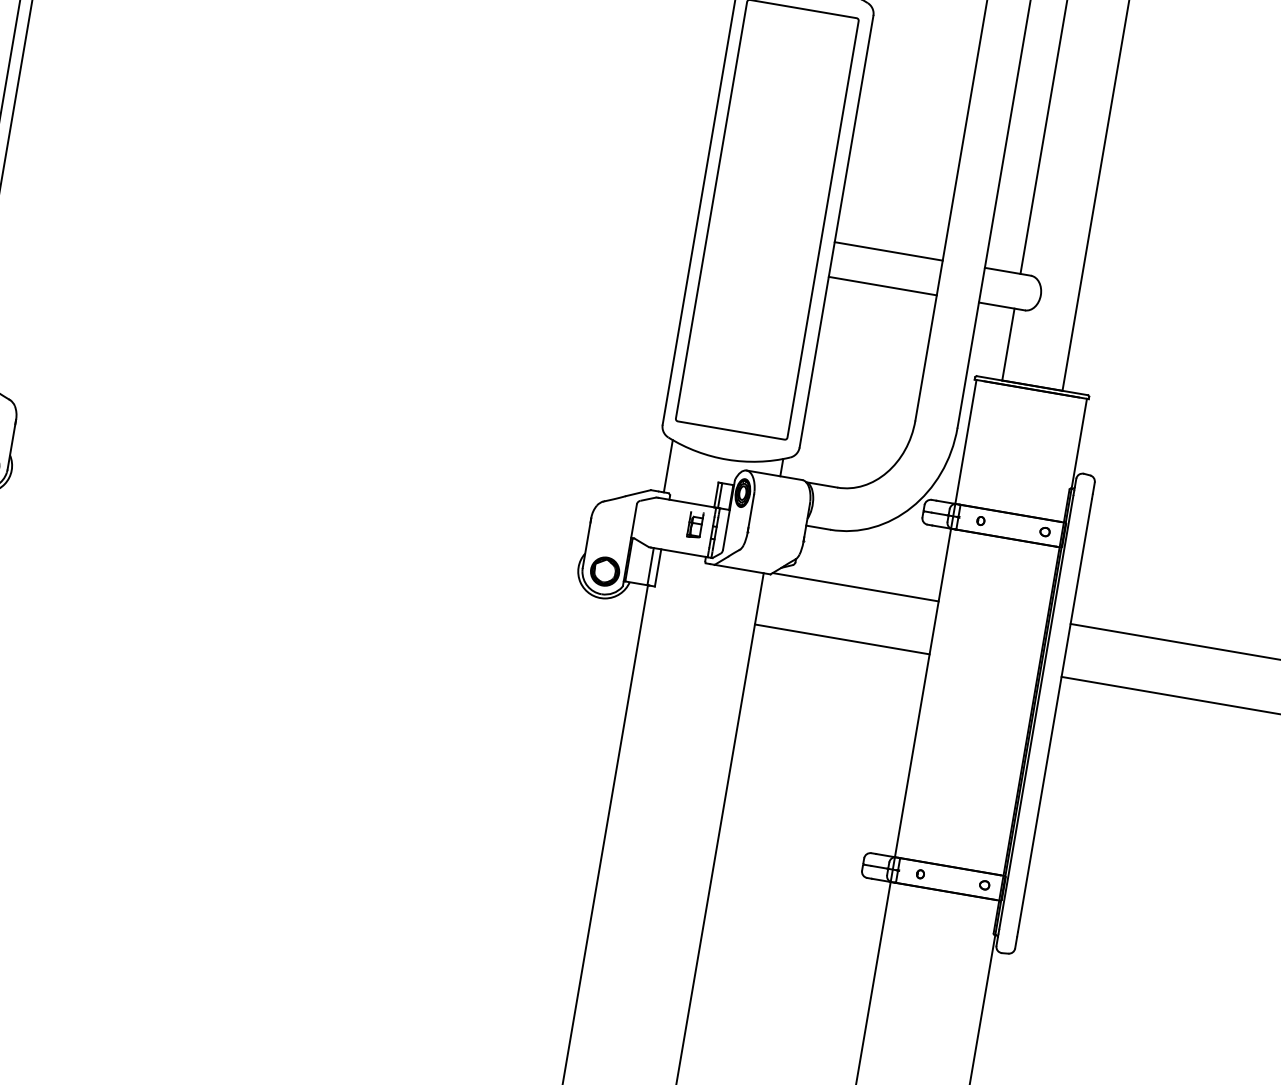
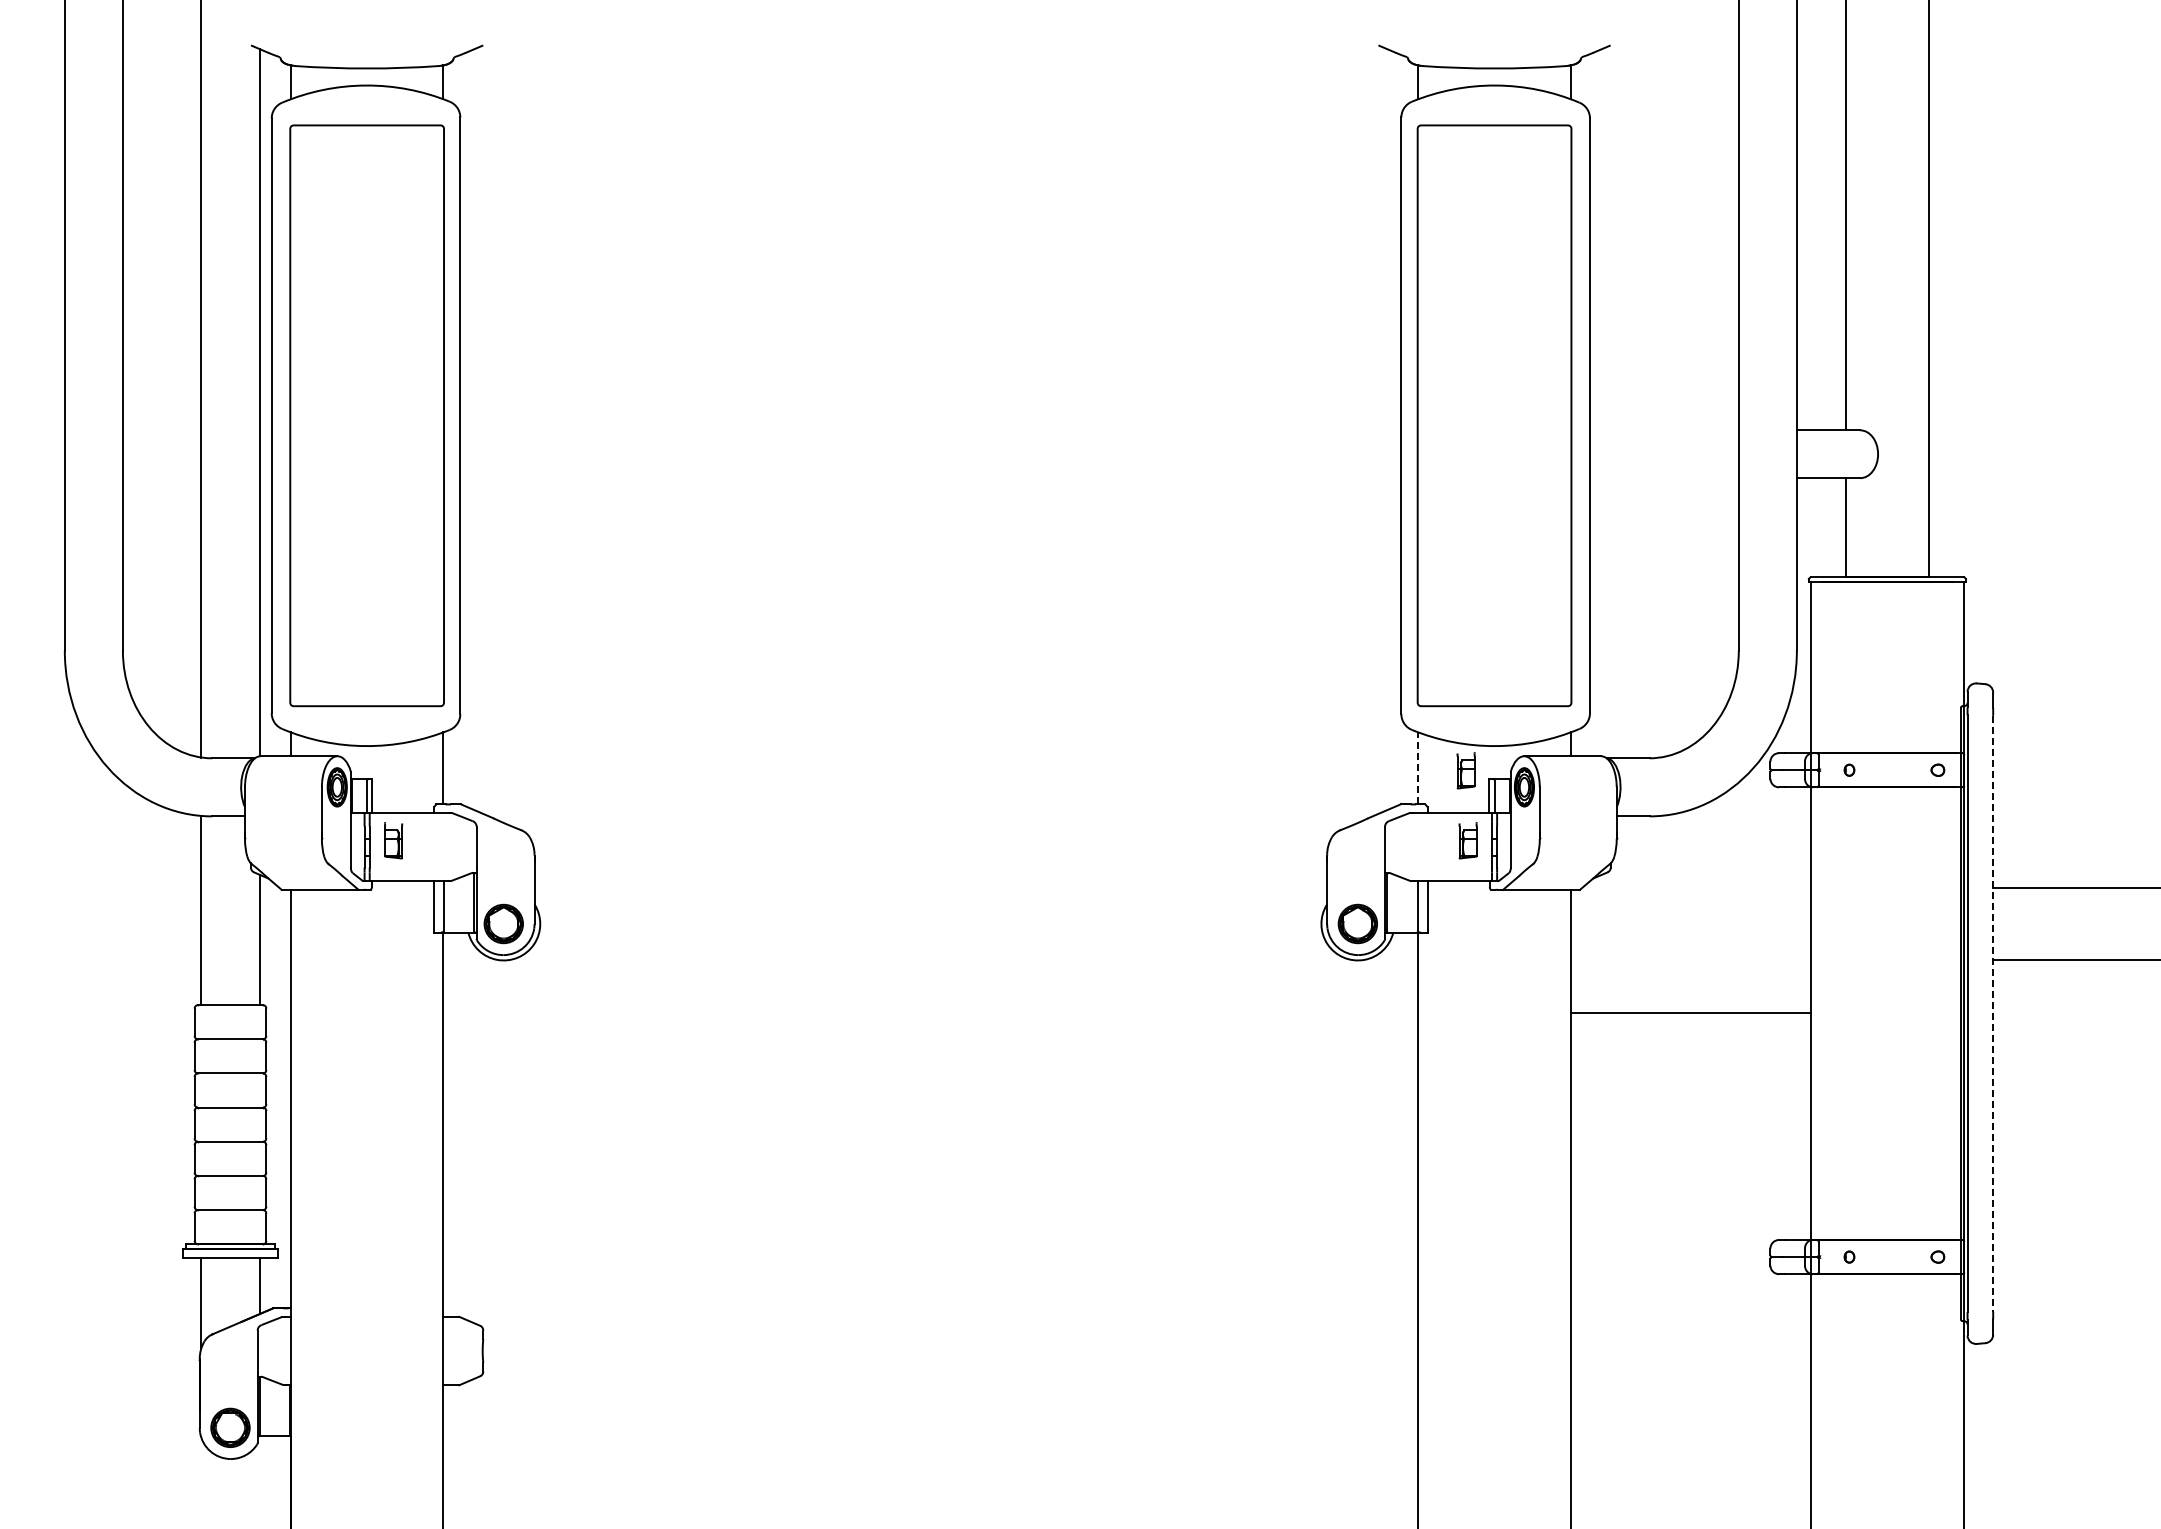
line: (888, 251) -> (1663, 430), removed
line: (882, 286) -> (1663, 478), removed
line: (668, 466) -> (1418, 768), solid -> dashed
part: (702, 473) -> (1465, 770), added
line: (855, 587) -> (1696, 887), removed
line: (841, 639) -> (1690, 1013), moved
line: (1055, 715) -> (1993, 1013), solid -> dashed

